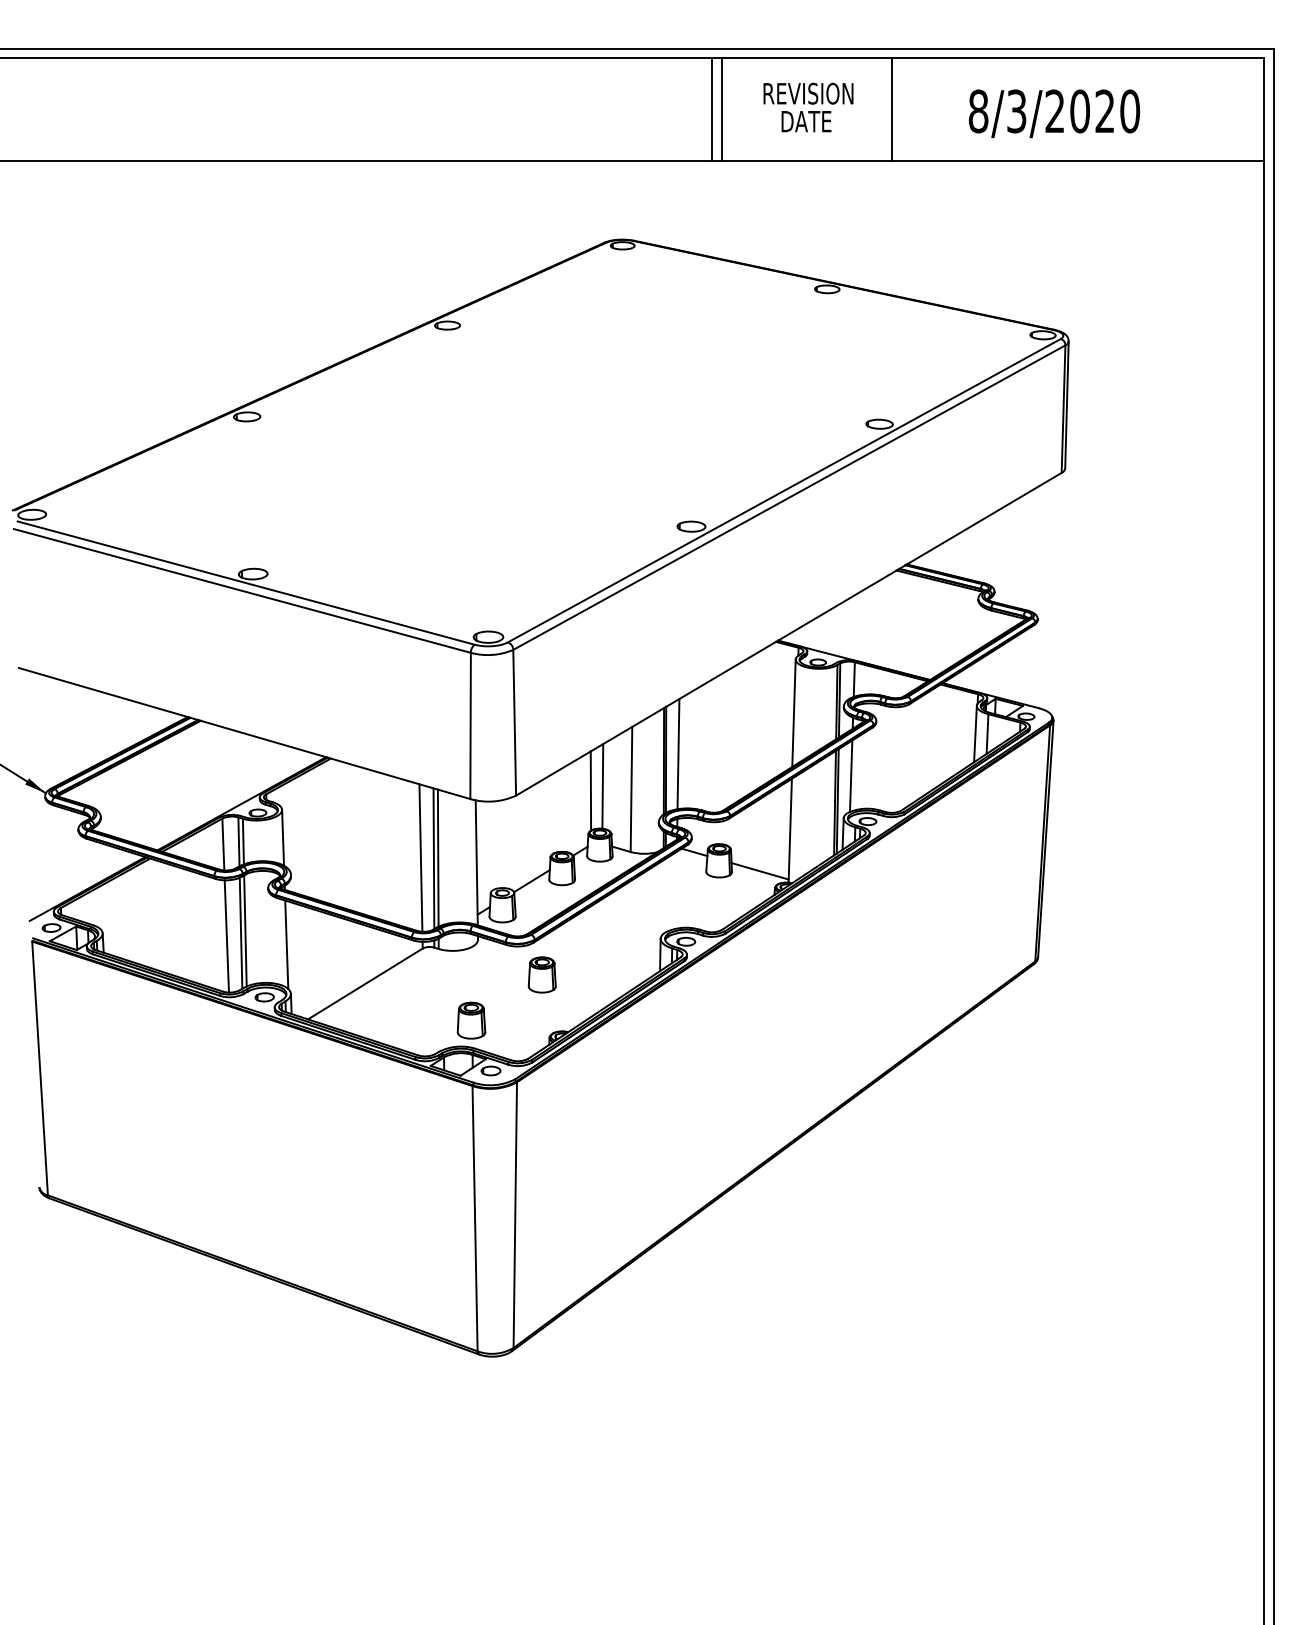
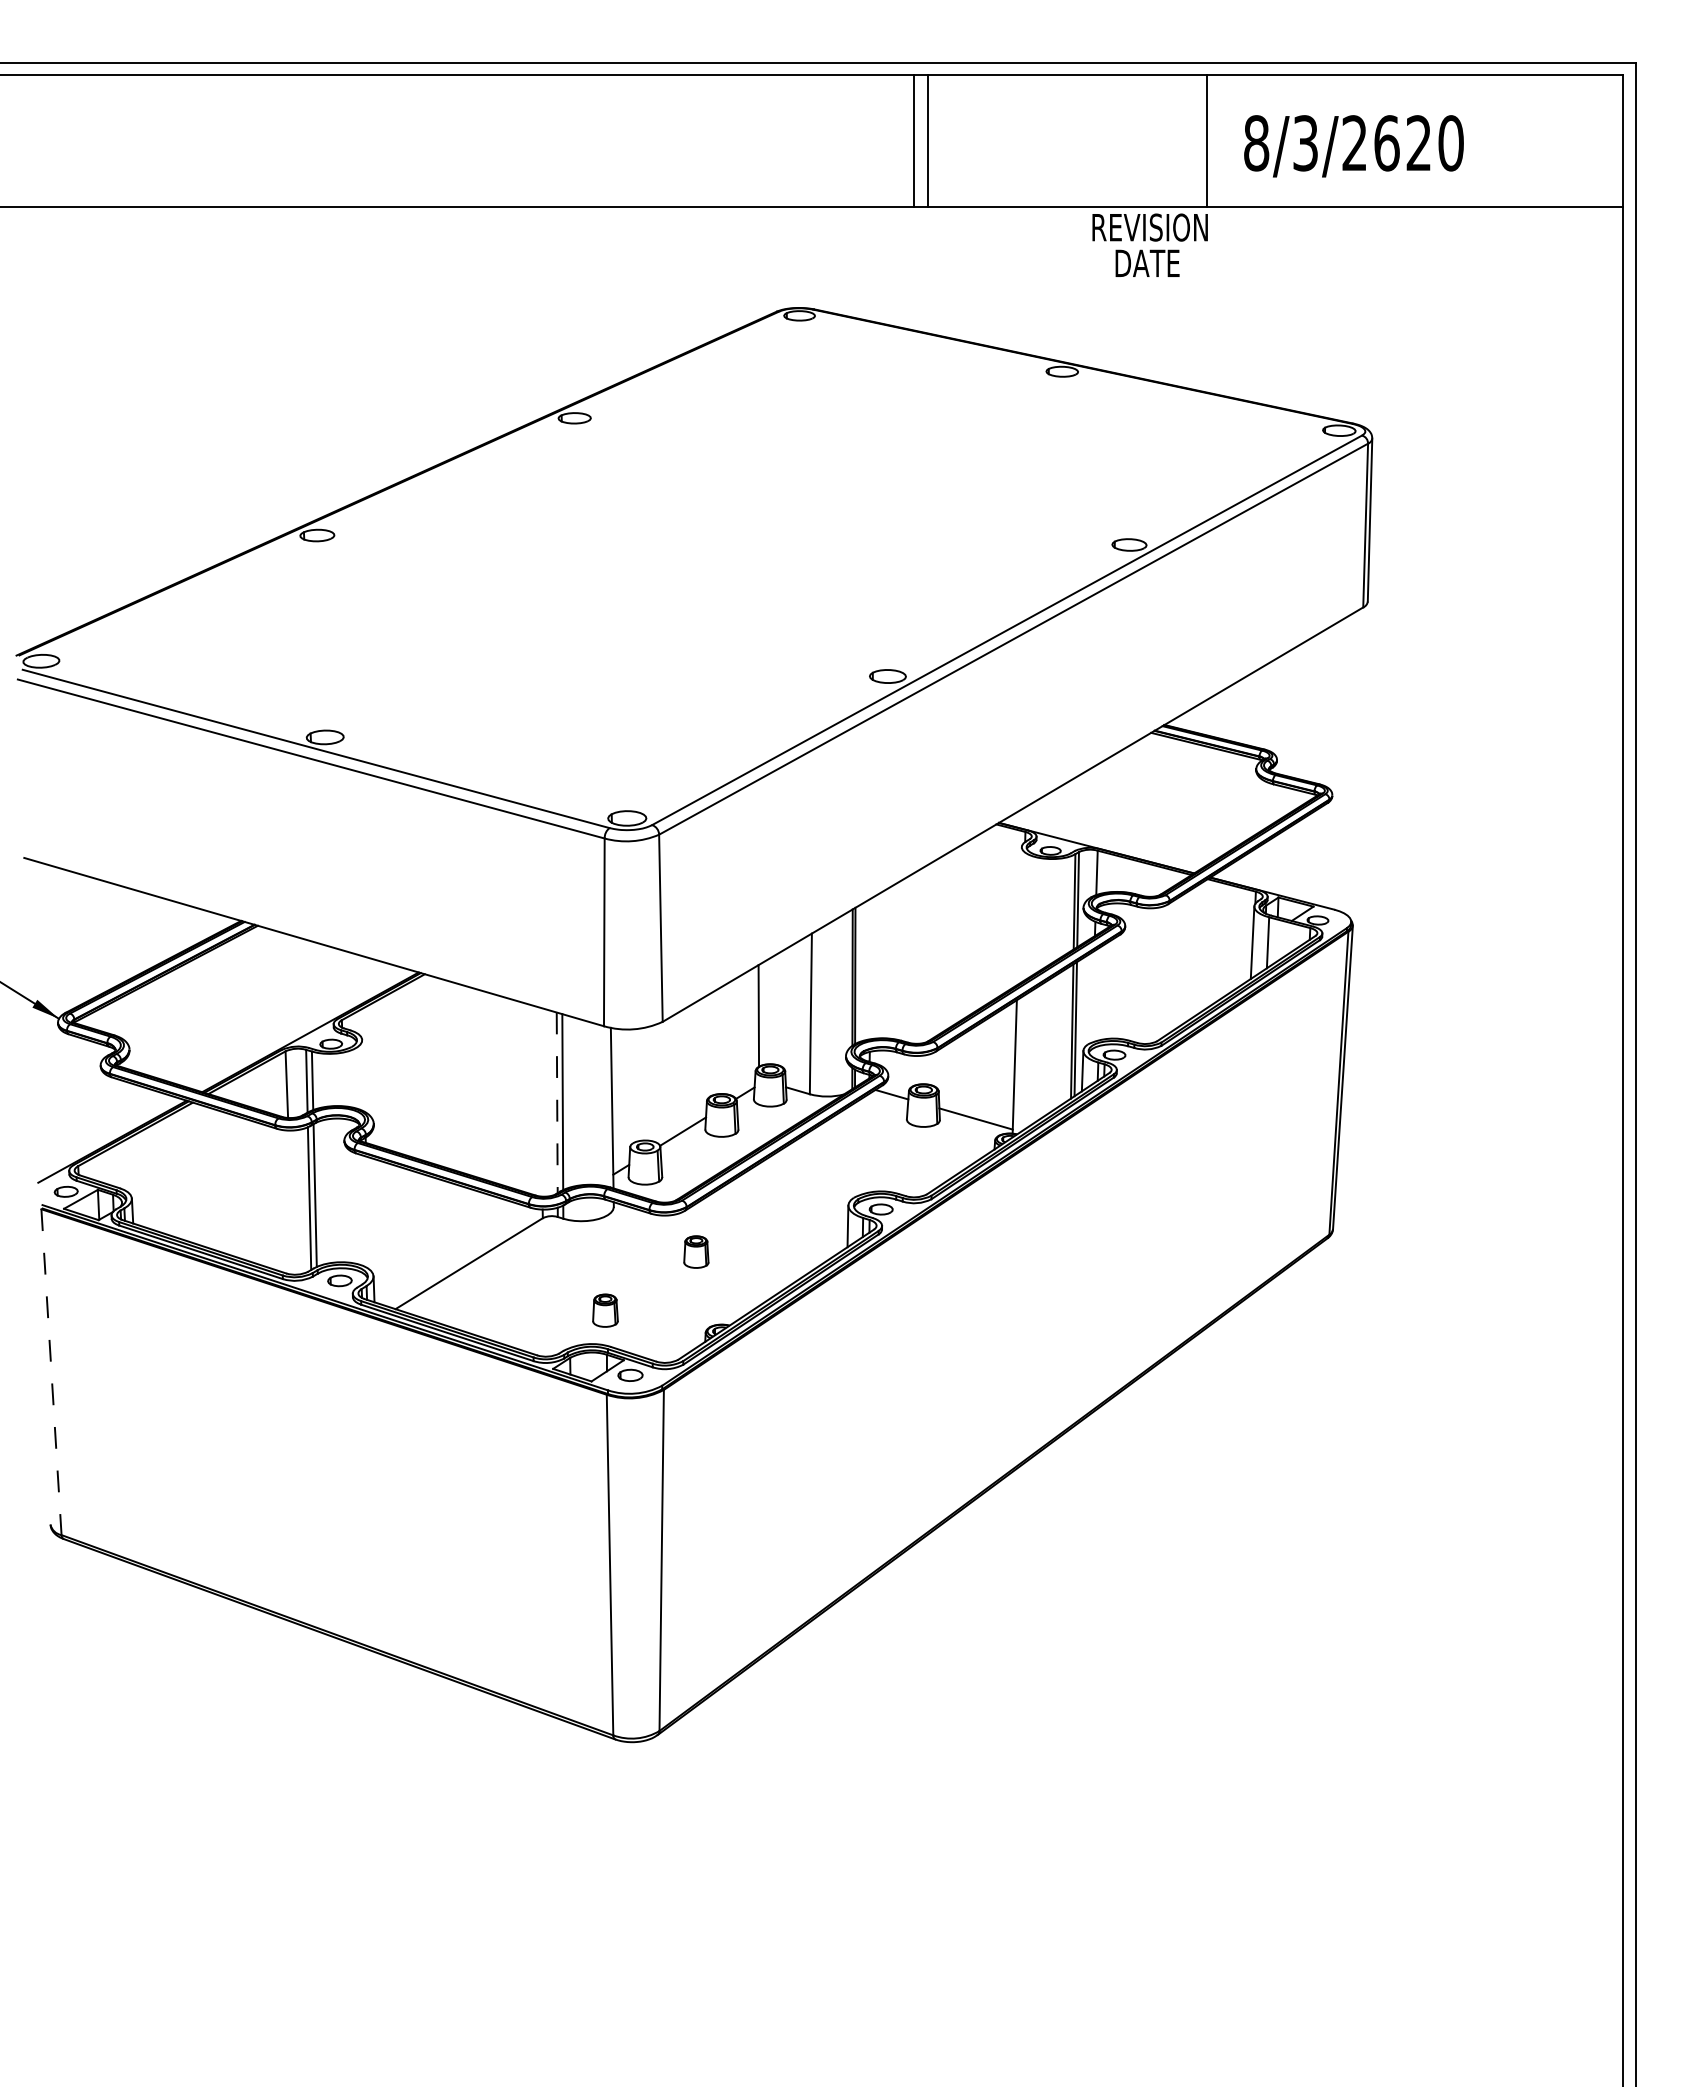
text: (807, 106) -> (1149, 244), moved
line: (892, 109) -> (1206, 140), moved
text: (1079, 111) -> (1386, 143), 8/3/2020 -> 8/3/2620
line: (793, 713) -> (1019, 916), removed
line: (678, 754) -> (871, 968), removed
line: (850, 775) -> (1092, 996), removed
line: (602, 786) -> (773, 1009), removed
line: (283, 837) -> (363, 1075), removed
line: (420, 857) -> (540, 1101), removed
line: (434, 859) -> (557, 1103), solid -> dashed
line: (226, 936) -> (291, 1202), removed
line: (286, 944) -> (368, 1213), removed
part: (542, 974) -> (696, 1251), size x0.7
part: (471, 1020) -> (605, 1310), size x0.7
line: (40, 1068) -> (51, 1372), solid -> dashed

